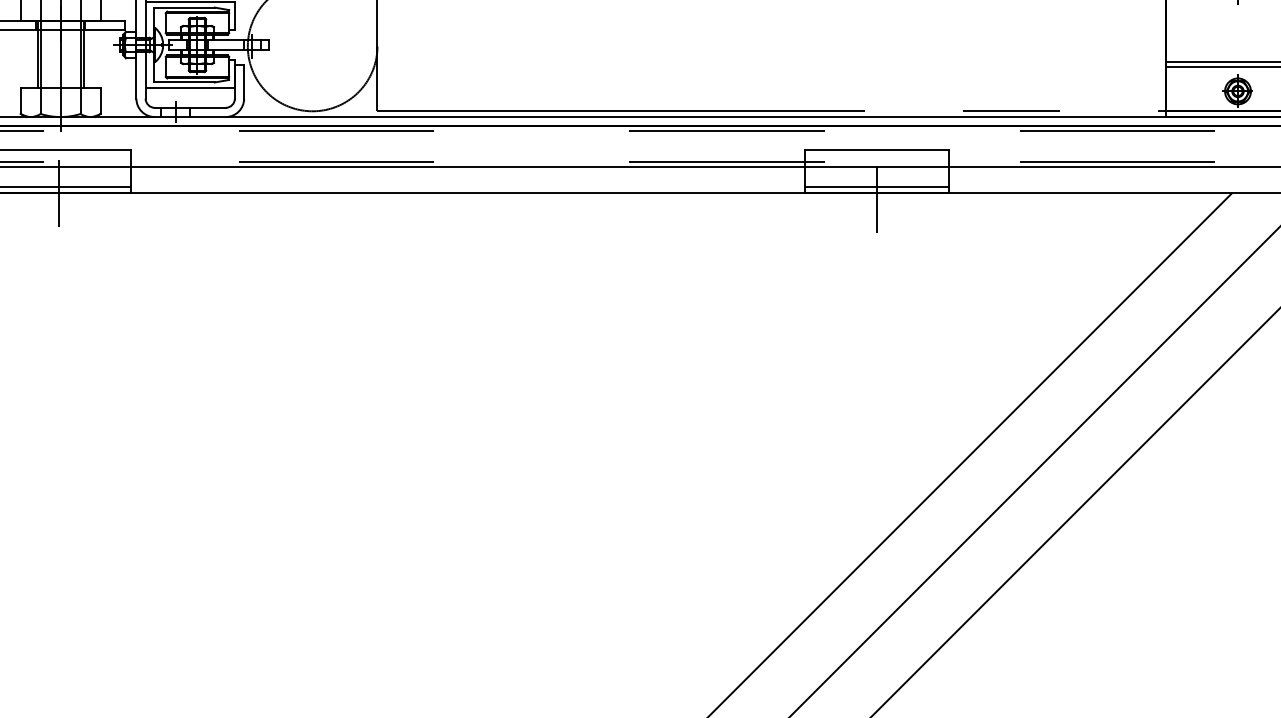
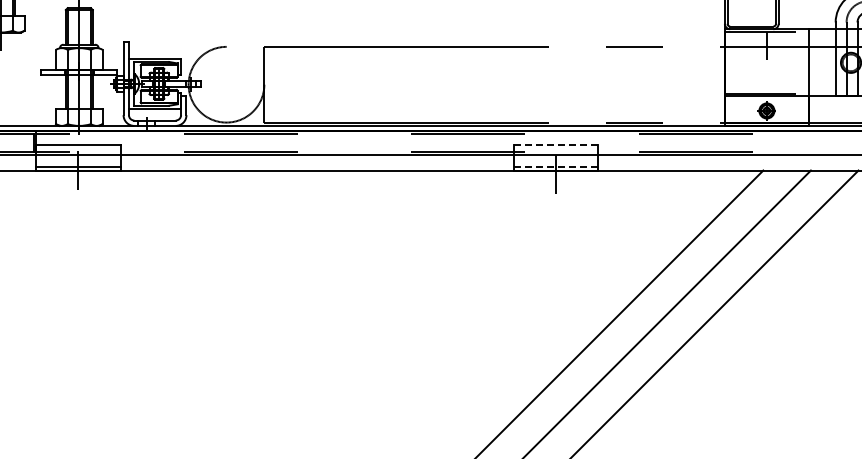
line: (877, 150) -> (556, 145), solid -> dashed
line: (877, 186) -> (556, 166), solid -> dashed

